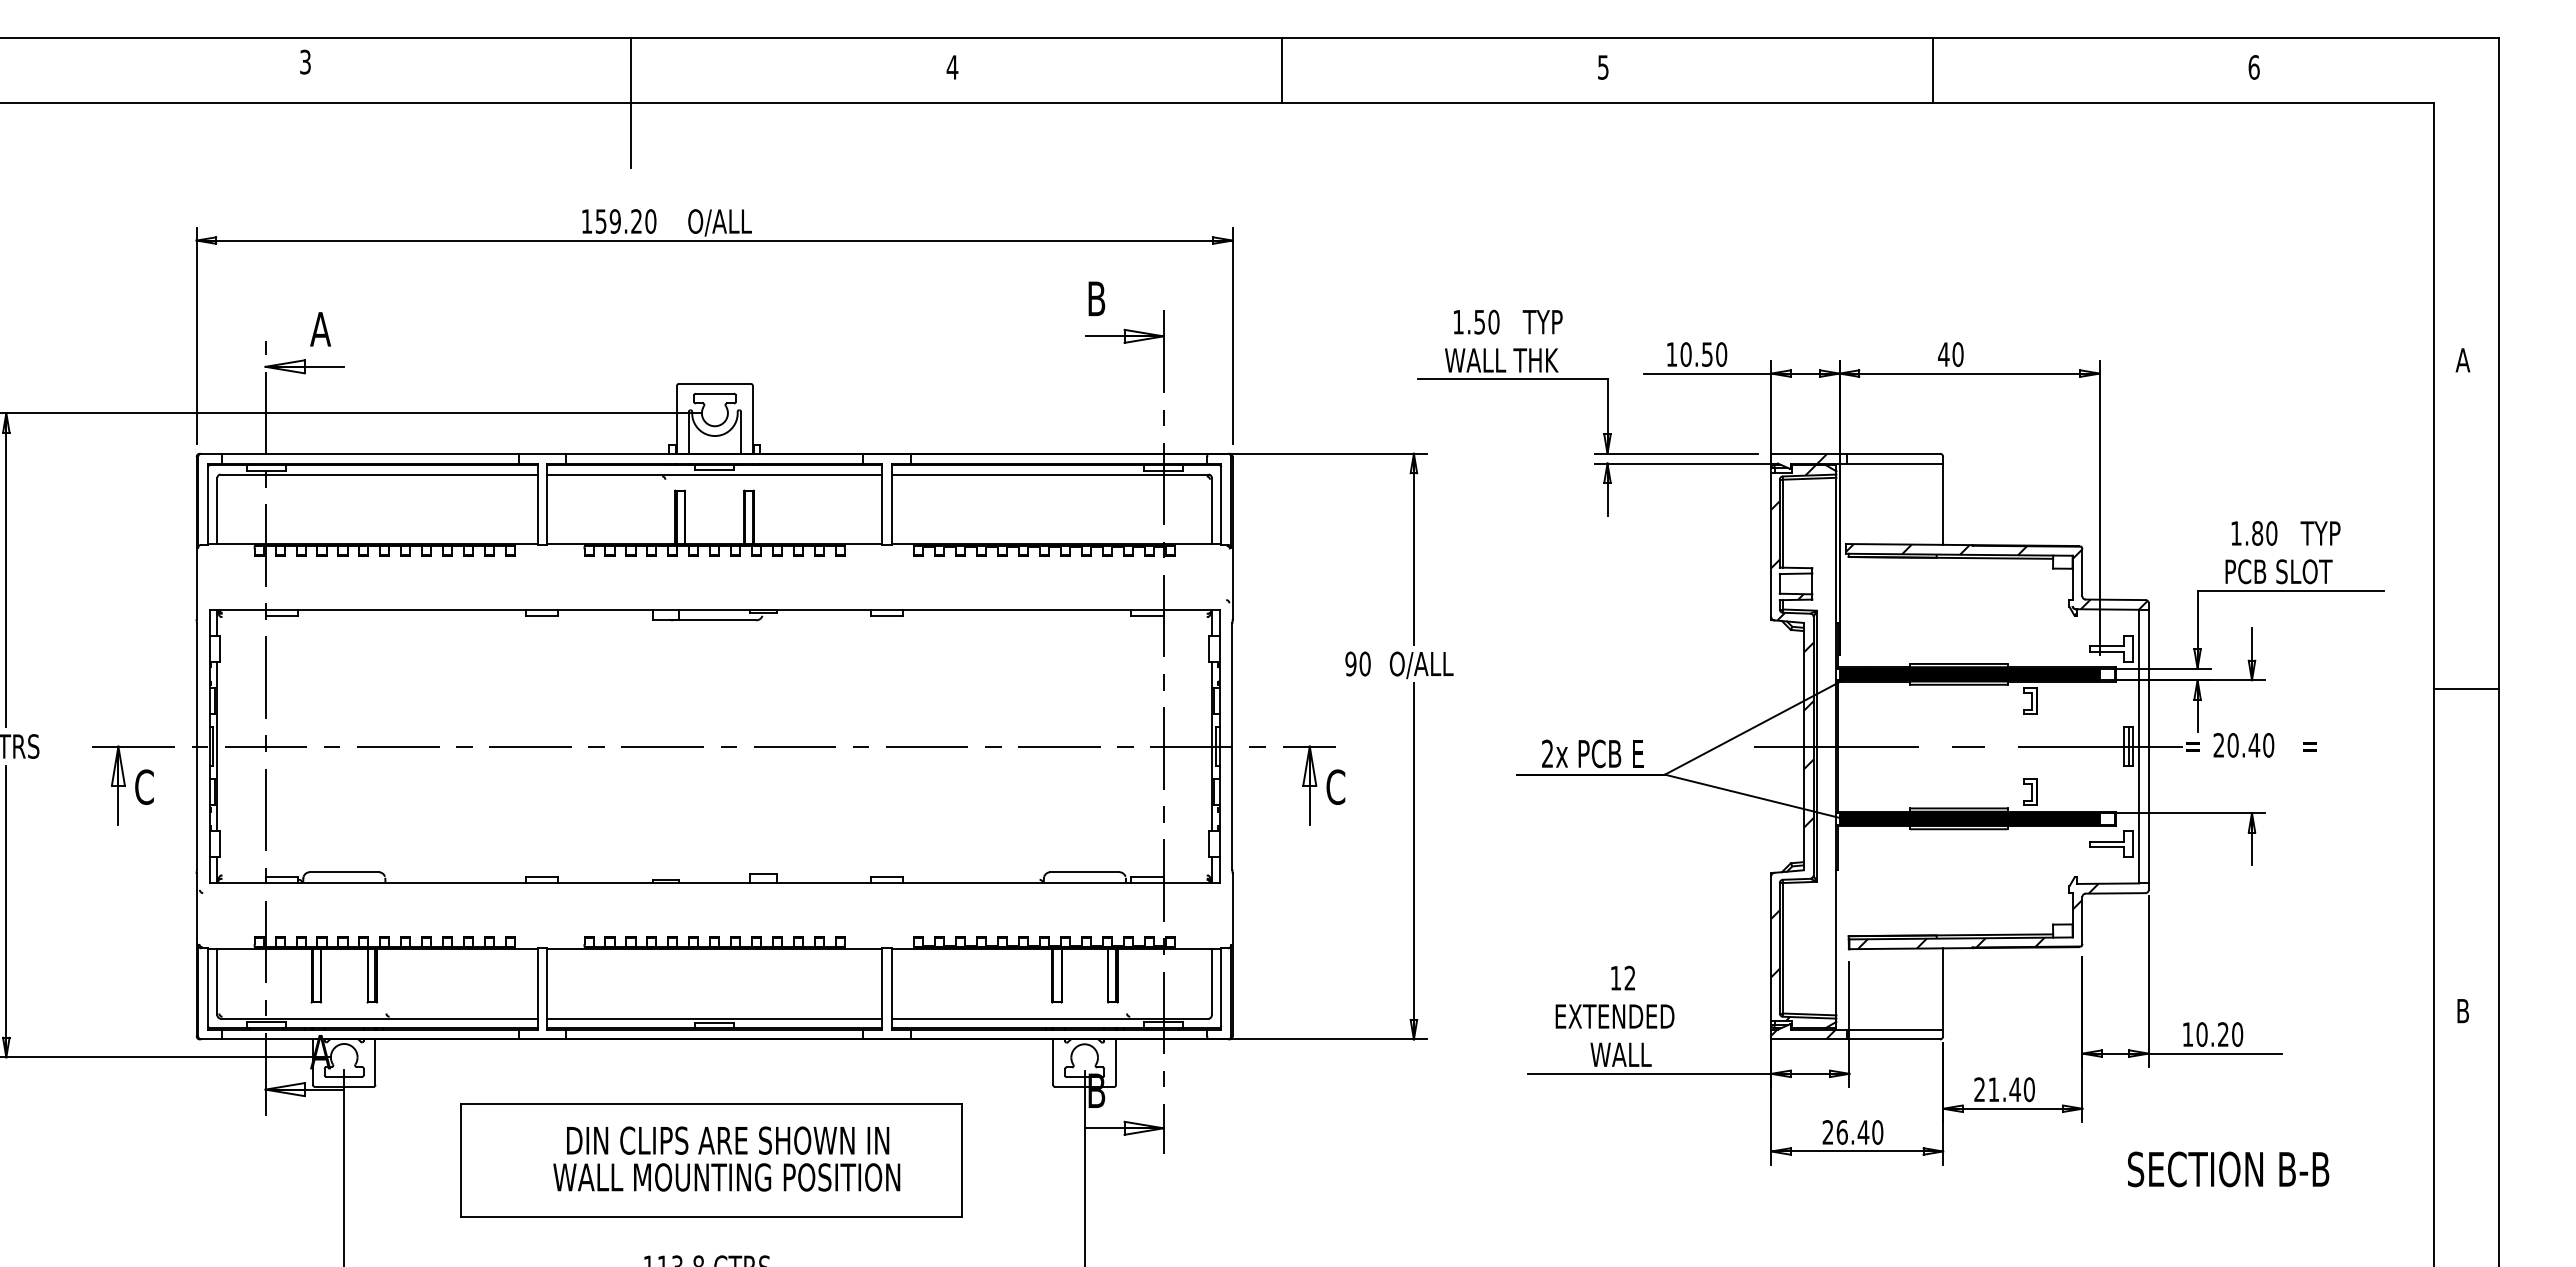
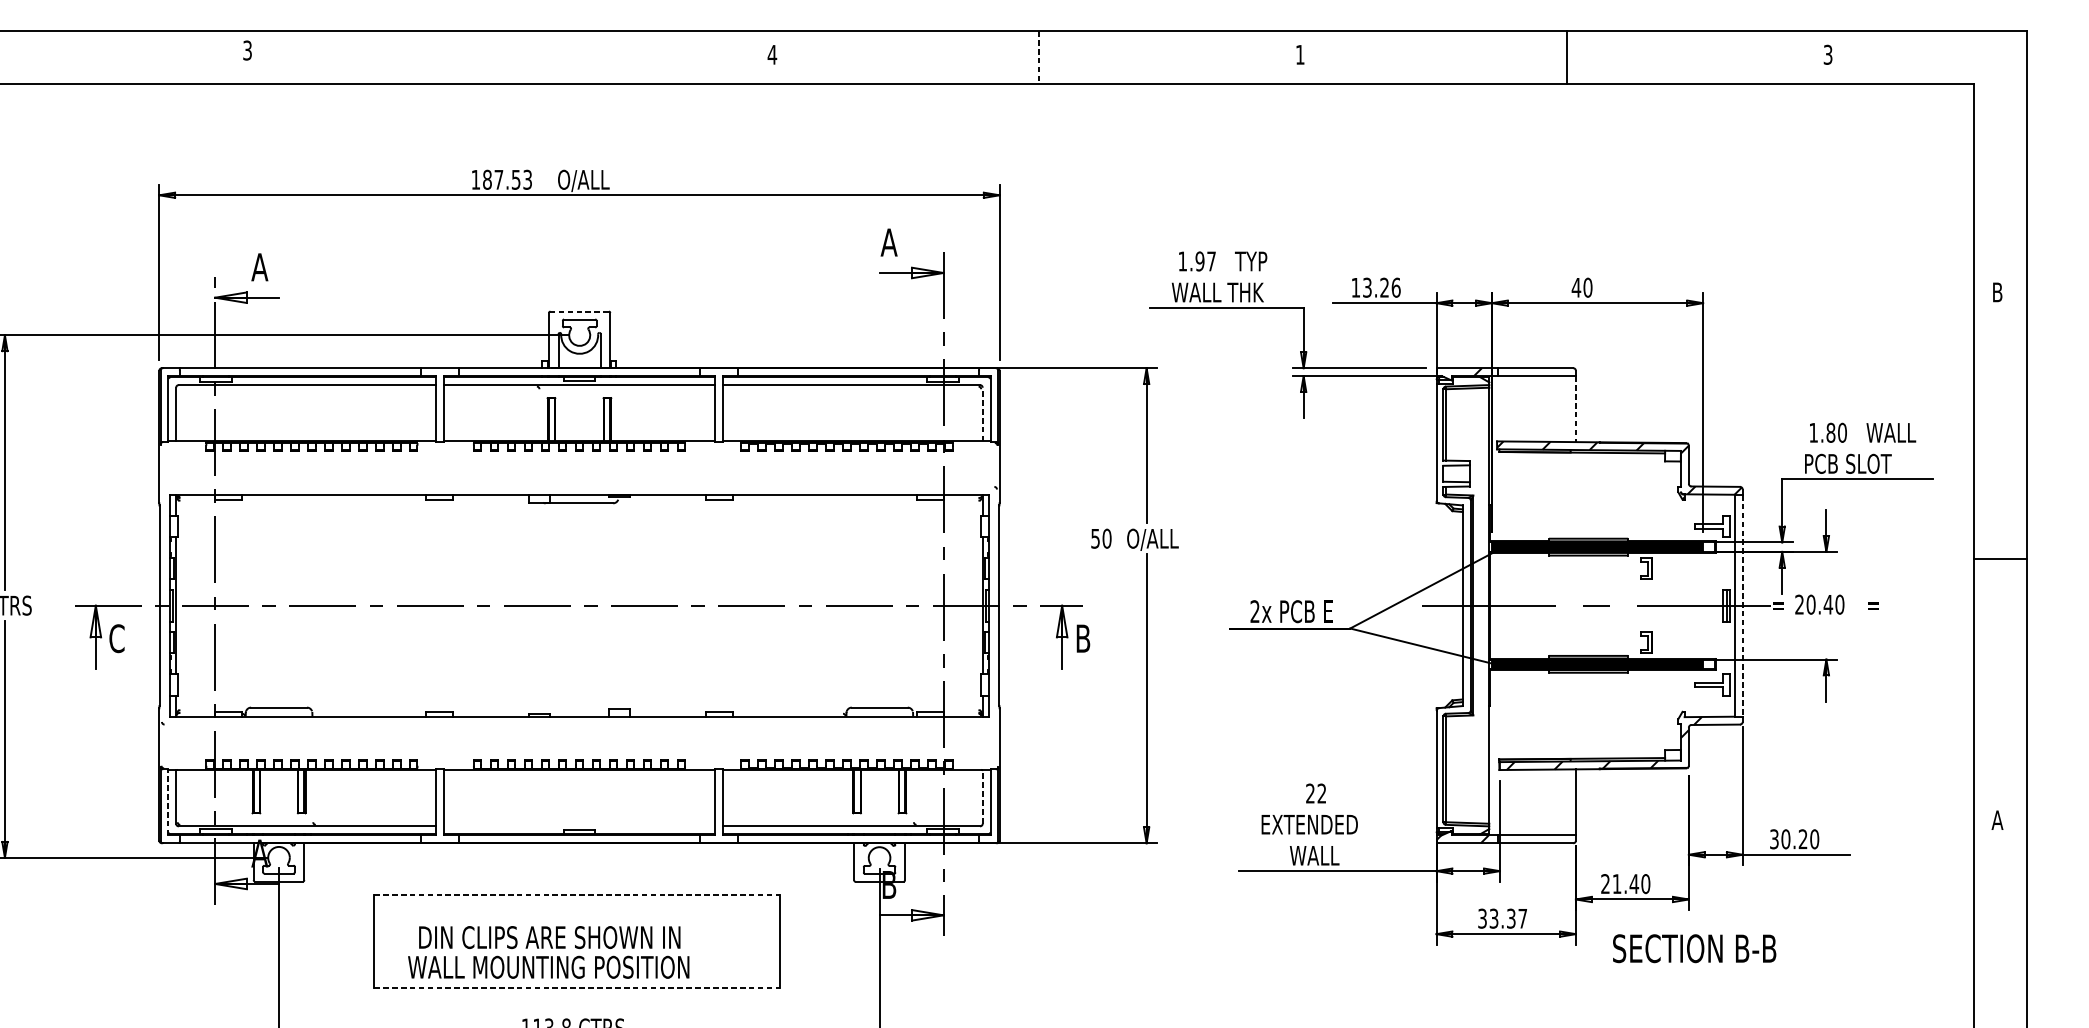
text: (1603, 67) -> (1300, 54), 5 -> 1
text: (2253, 67) -> (1827, 54), 6 -> 3
line: (1281, 70) -> (1039, 57), solid -> dashed
line: (630, 103) -> (511, 84), removed
text: (625, 221) -> (507, 179), 159.20 -> 187.53
text: (1096, 298) -> (889, 242), B -> A
text: (1486, 321) -> (1205, 260), 1.50 -> 1.97
text: (1703, 354) -> (1381, 287), 10.50 -> 13.26
text: (2462, 360) -> (1997, 292), A -> B
line: (714, 383) -> (579, 311), solid -> dashed
line: (1943, 504) -> (1576, 409), solid -> dashed
line: (1211, 510) -> (982, 414), solid -> dashed
text: (2331, 533) -> (1890, 432), TYP -> WALL
text: (1350, 663) -> (1095, 538), 90 -> 50
hatch: (1793, 742) -> (1454, 602), removed
line: (2148, 746) -> (1742, 605), solid -> dashed
text: (1335, 786) -> (1083, 638), C -> B
text: (1615, 977) -> (1310, 793), 12 -> 22
line: (1211, 981) -> (982, 796), solid -> dashed
line: (207, 989) -> (168, 802), solid -> dashed
text: (2462, 1011) -> (1997, 820), B -> A
line: (714, 1018) -> (579, 826), removed
text: (2187, 1034) -> (1774, 839), 10.20 -> 30.20
line: (712, 1103) -> (577, 895), solid -> dashed
text: (1852, 1132) -> (1502, 918), 26.40 -> 33.37
text: (726, 1158) -> (548, 951), moved
text: (2228, 1169) -> (1694, 948), moved
line: (712, 1217) -> (577, 987), solid -> dashed

